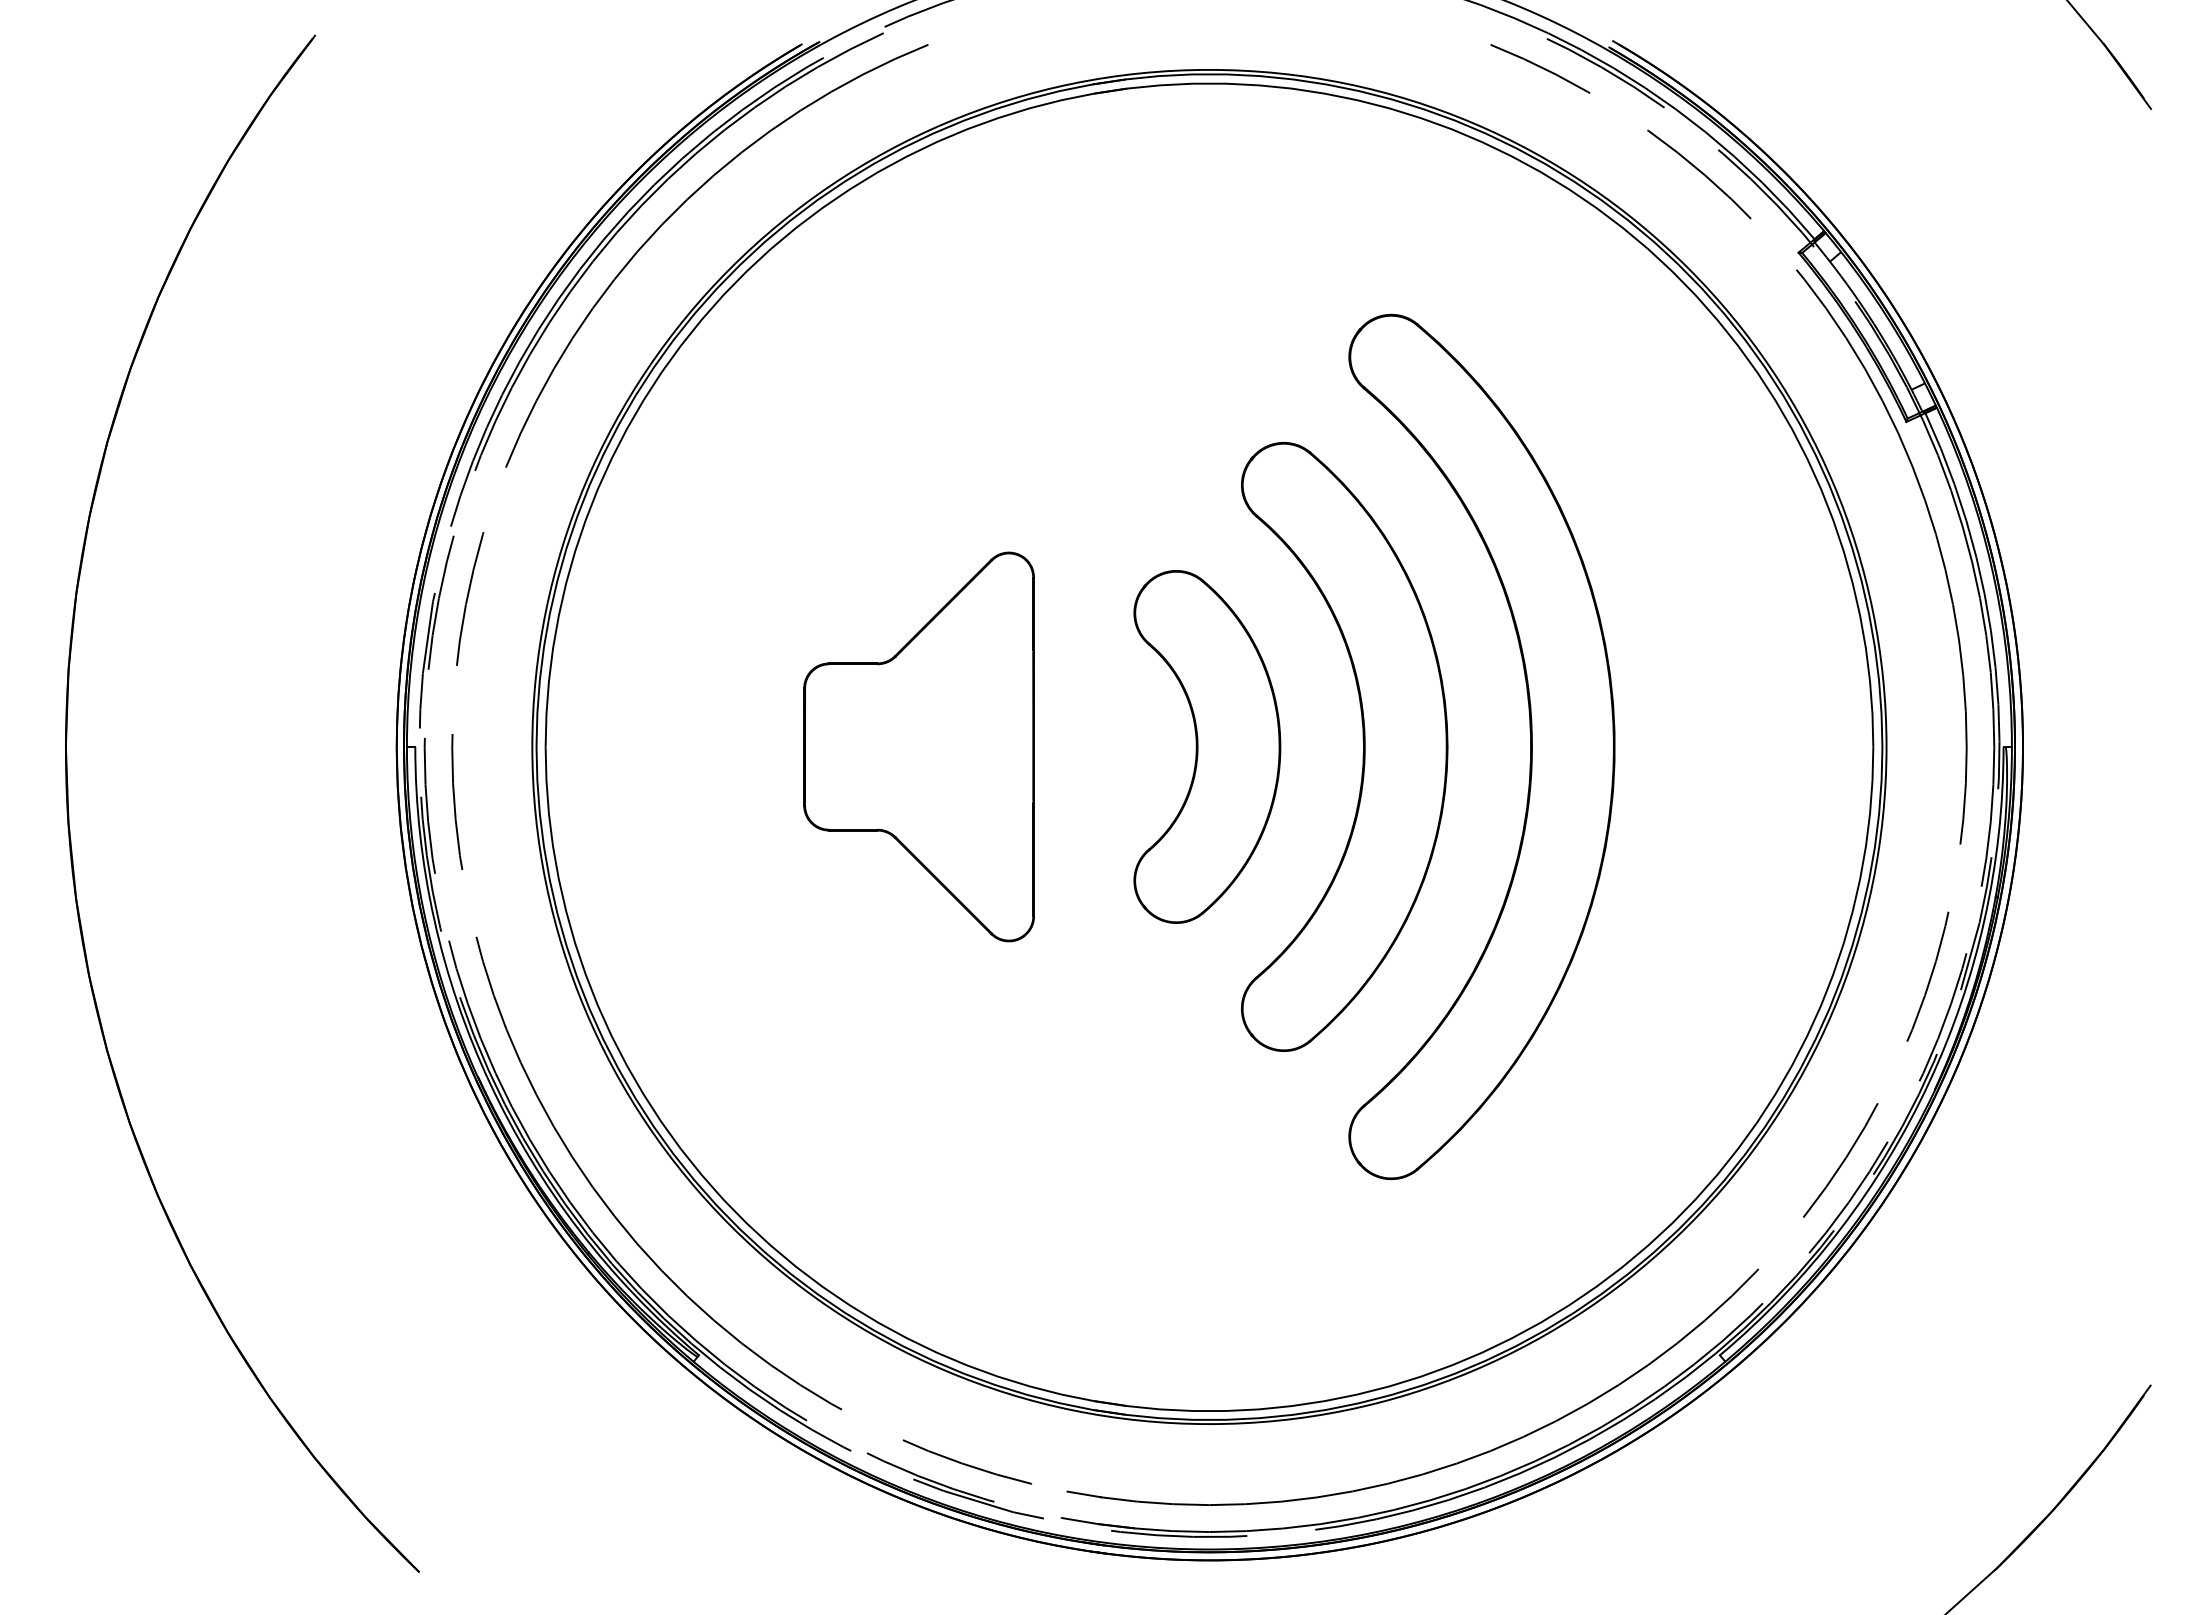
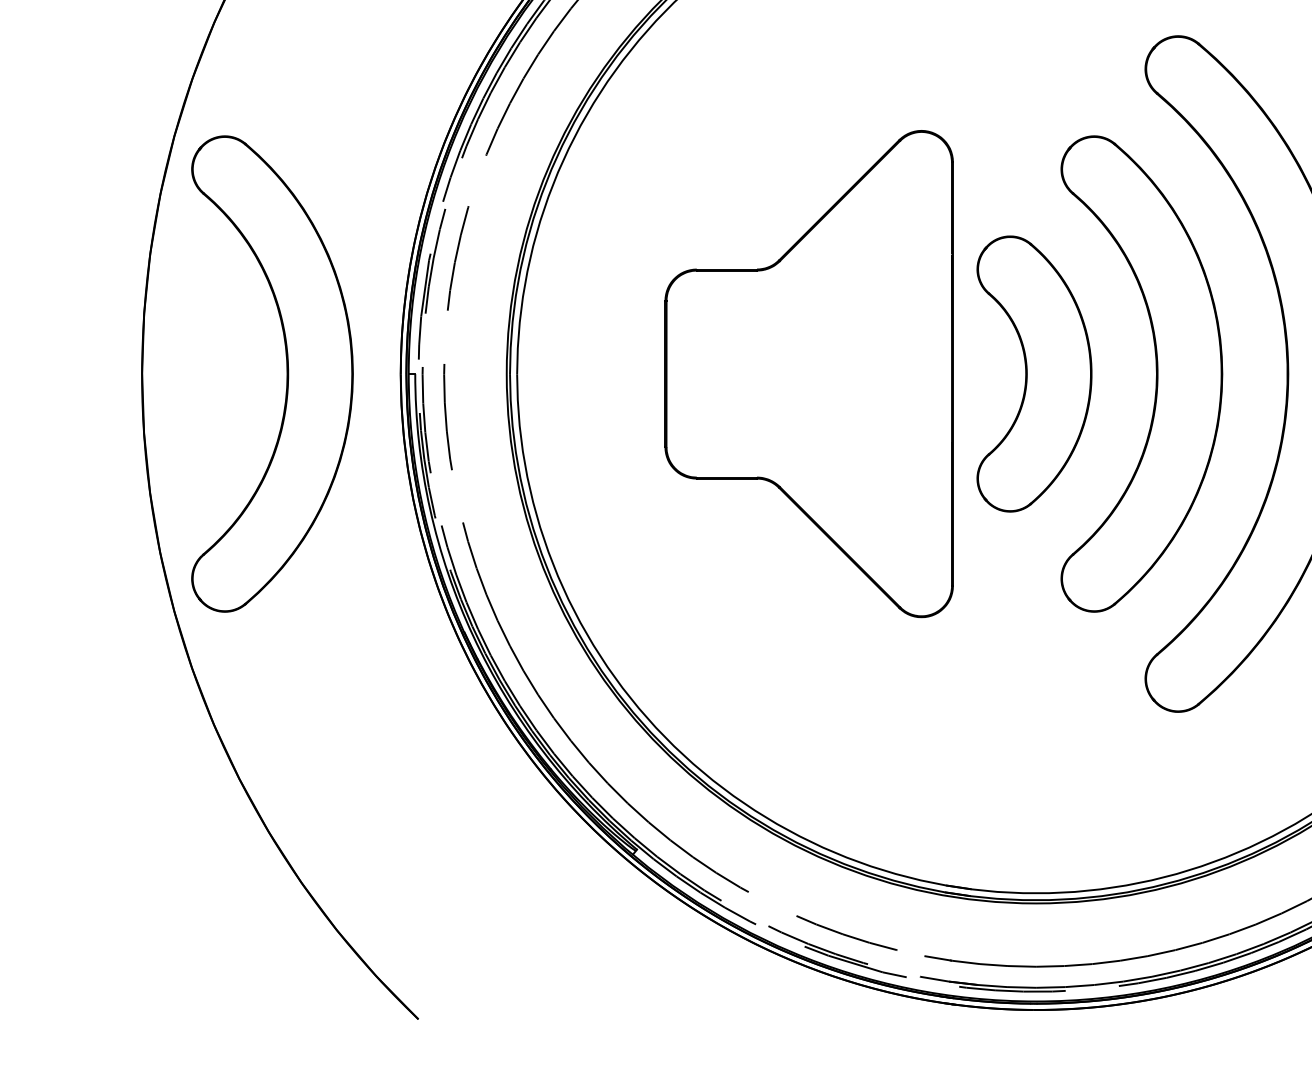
part: (250, 740) -> (286, 368), added
part: (918, 746) -> (808, 373), size x1.6

